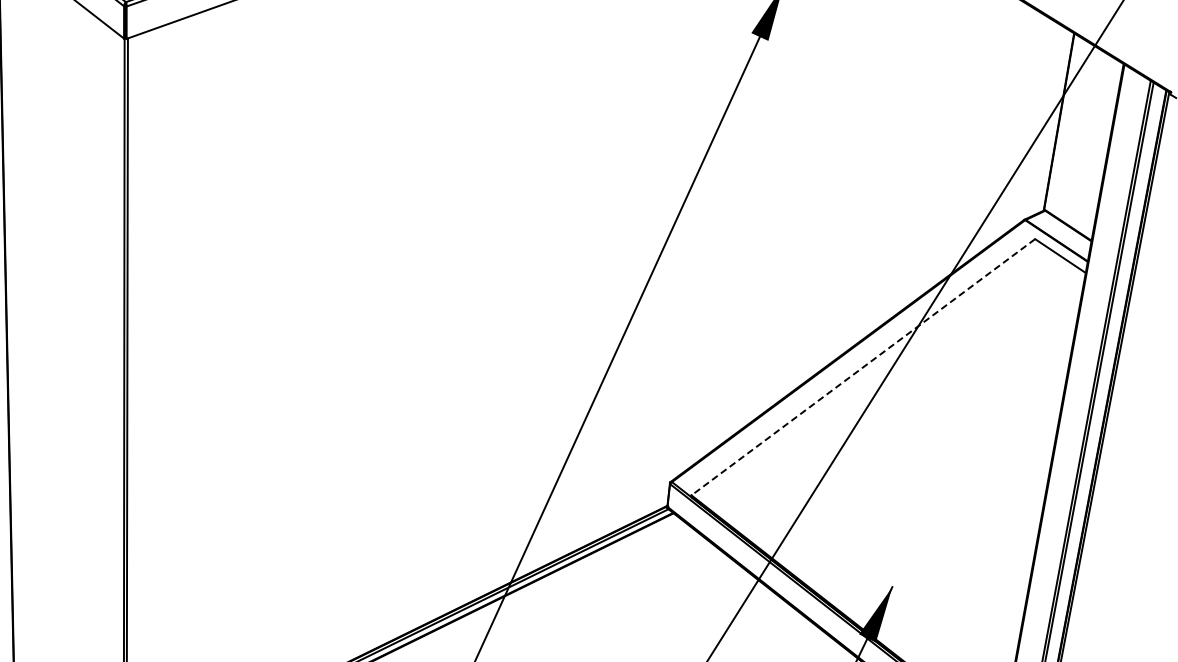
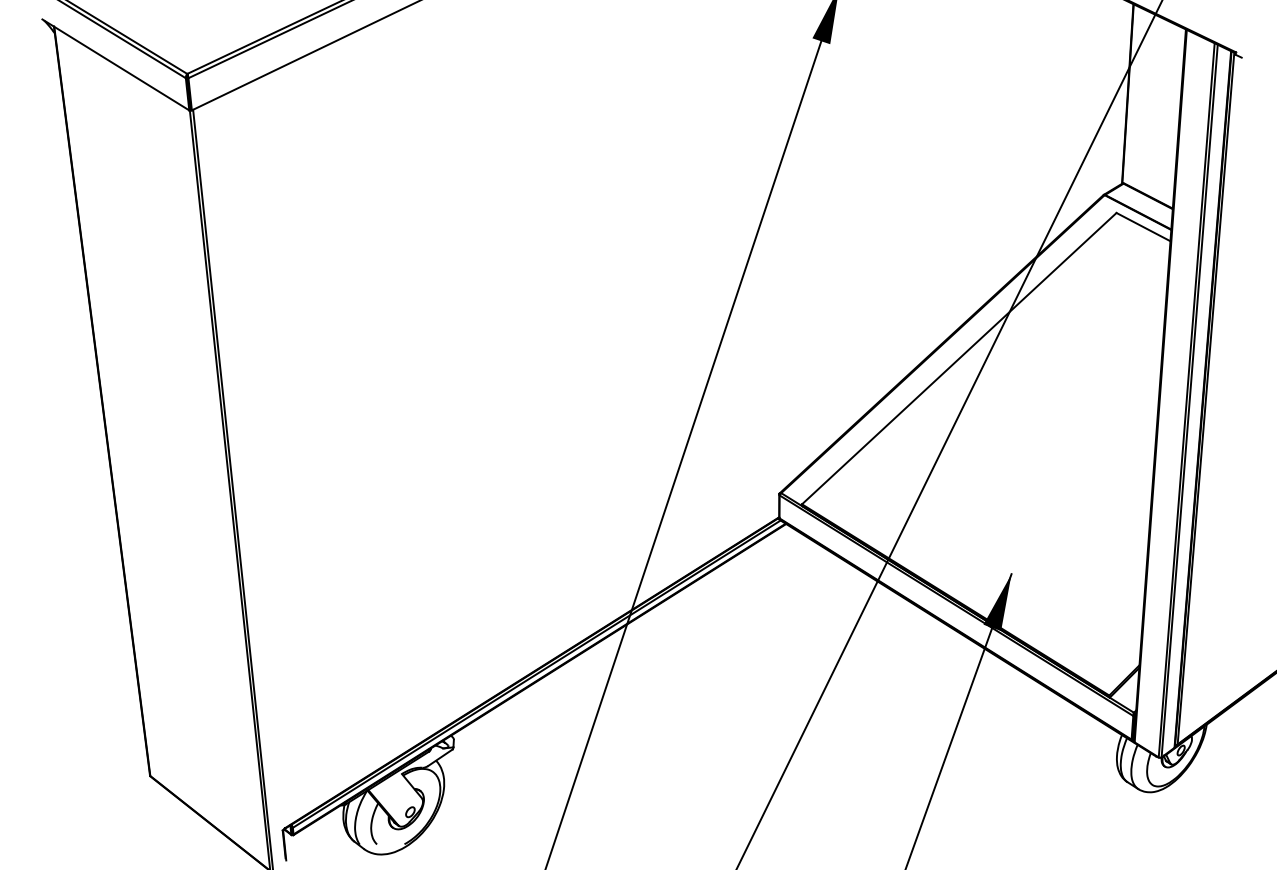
line: (862, 367) -> (958, 358), dashed -> solid

